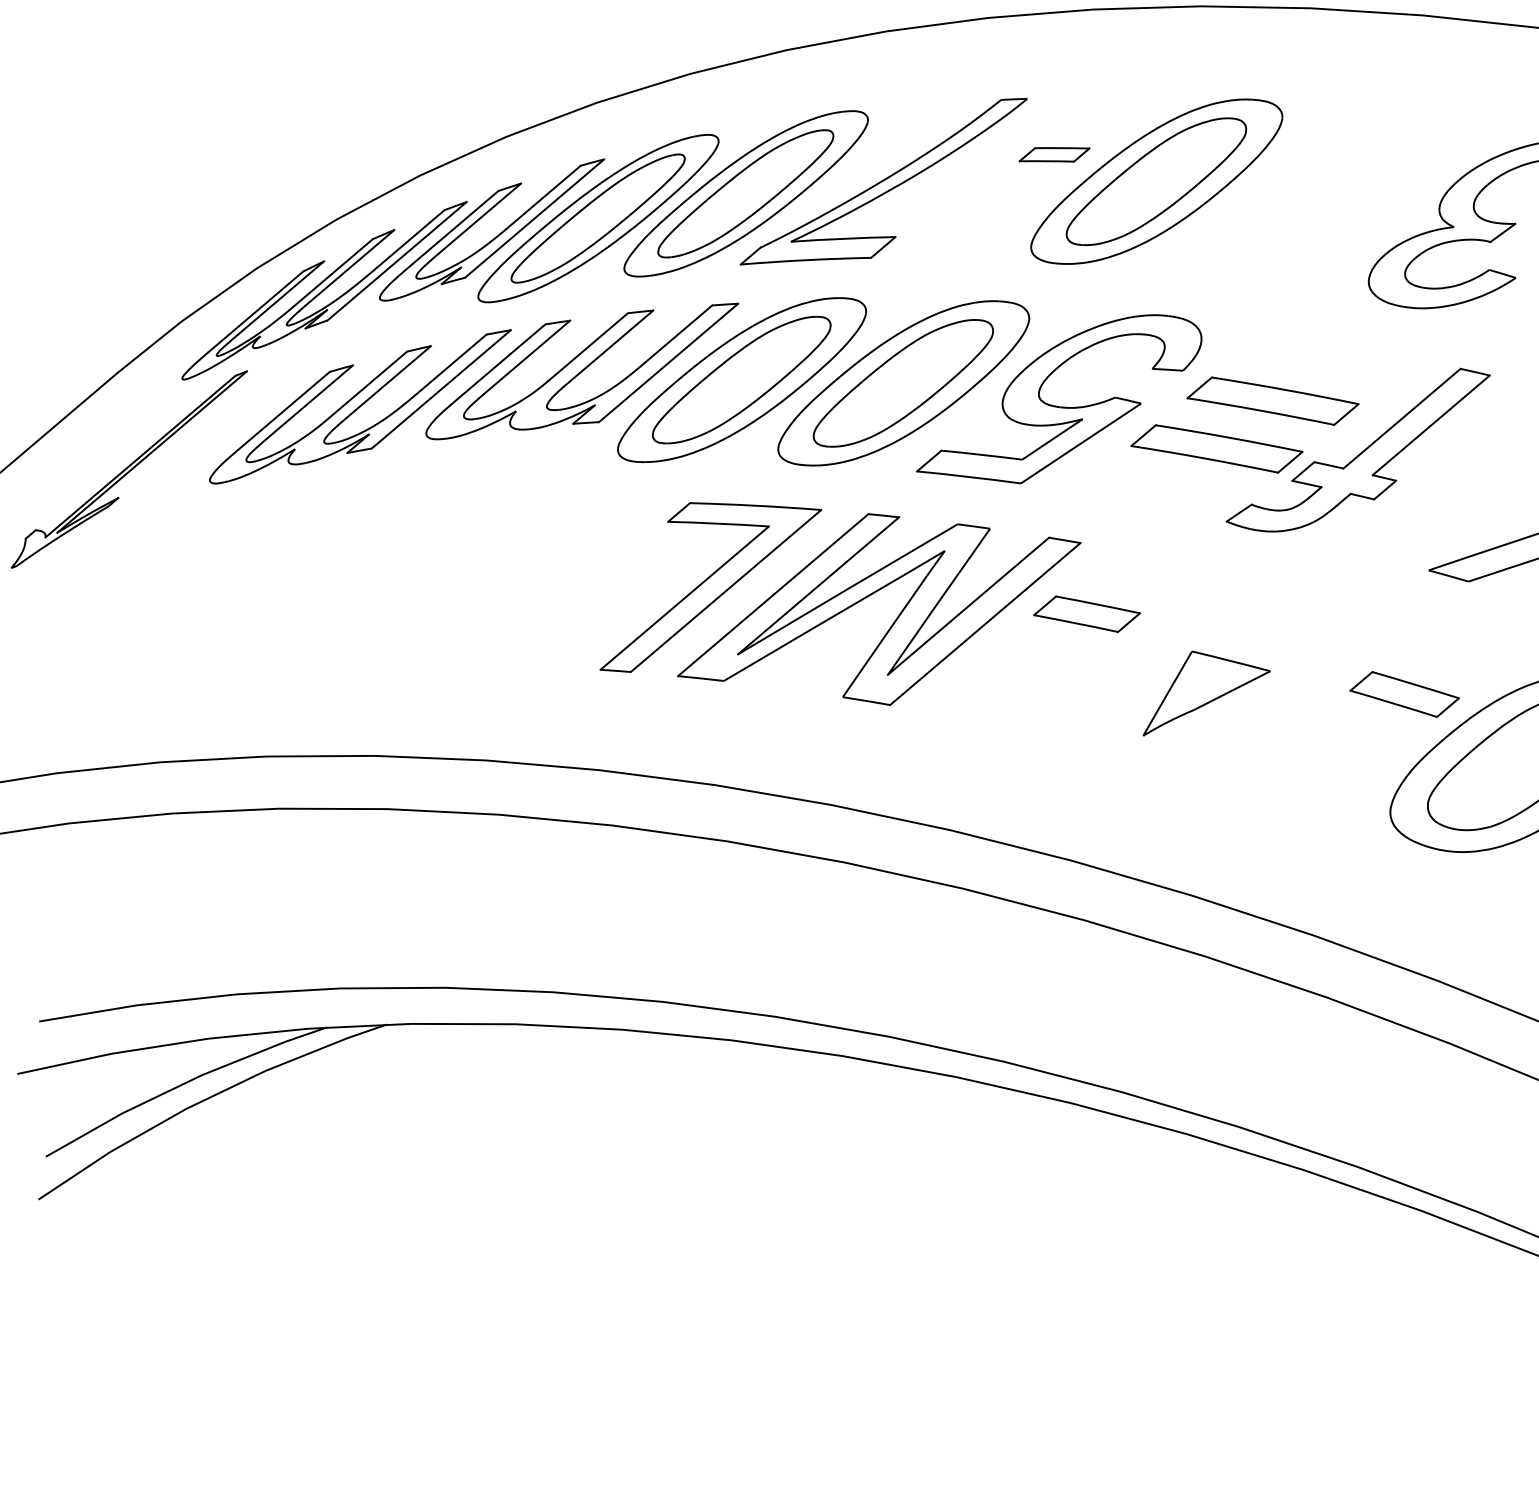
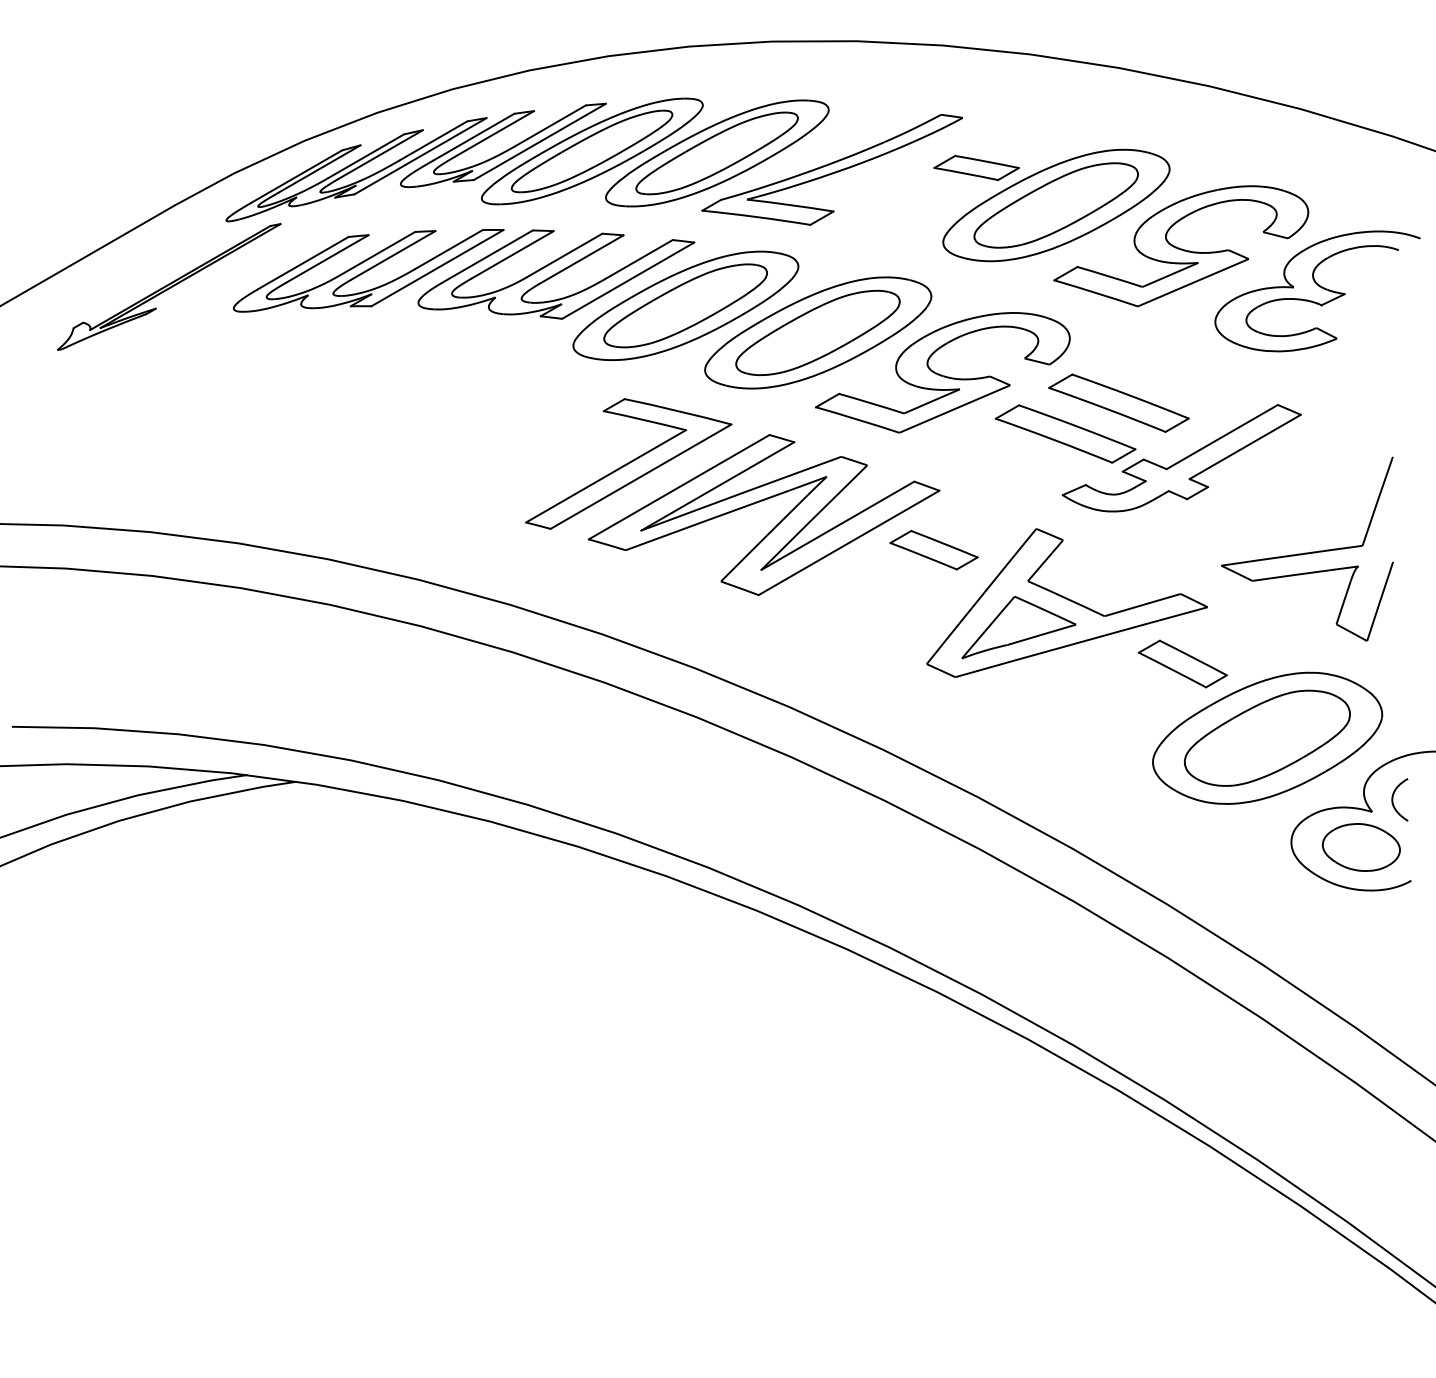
part: (1054, 154) -> (976, 167), size x1.43
part: (1312, 203) -> (1181, 246), added
part: (1254, 647) -> (1066, 602), added

